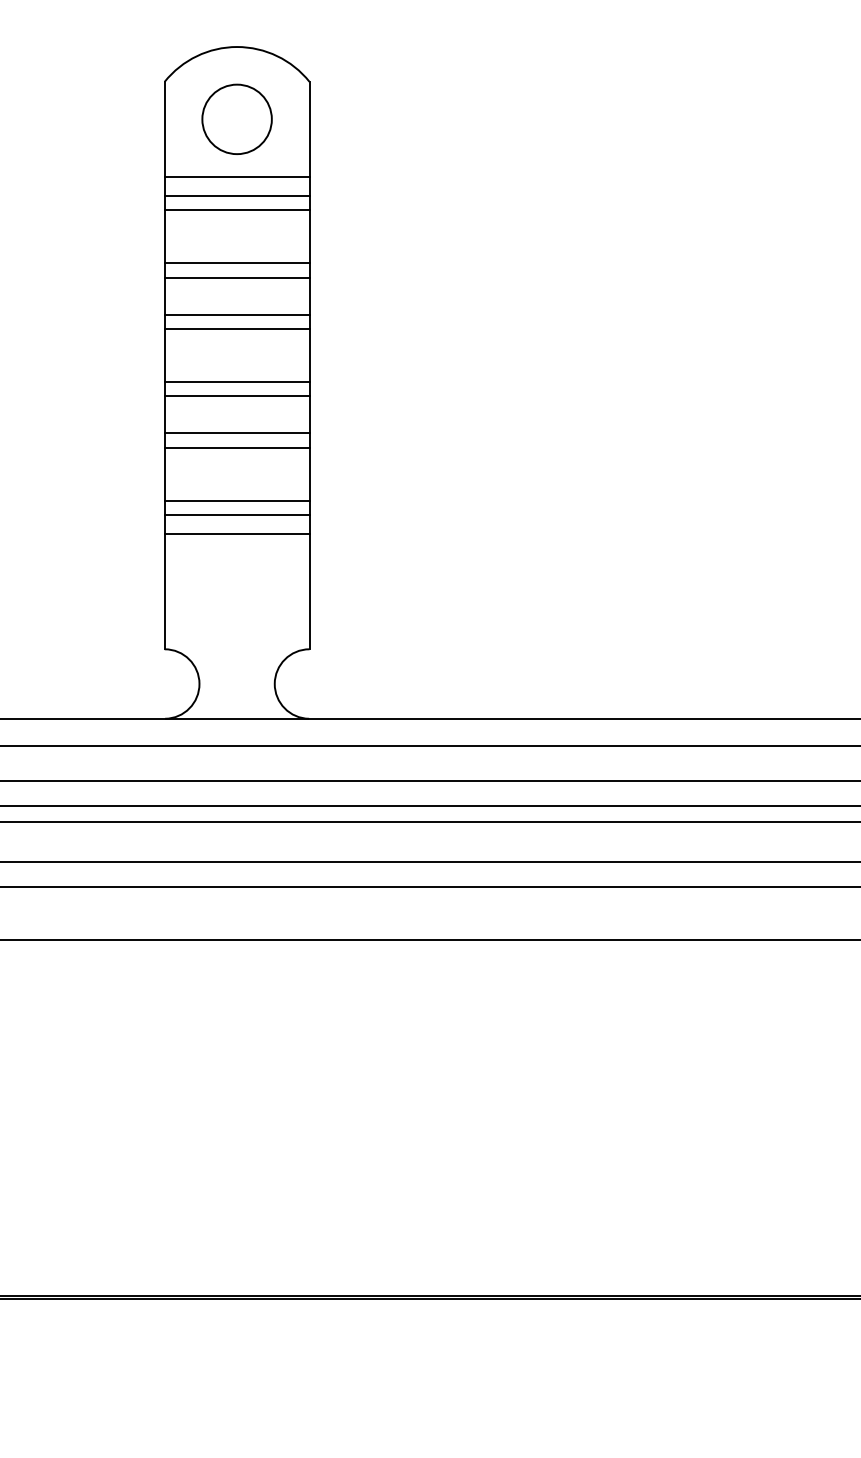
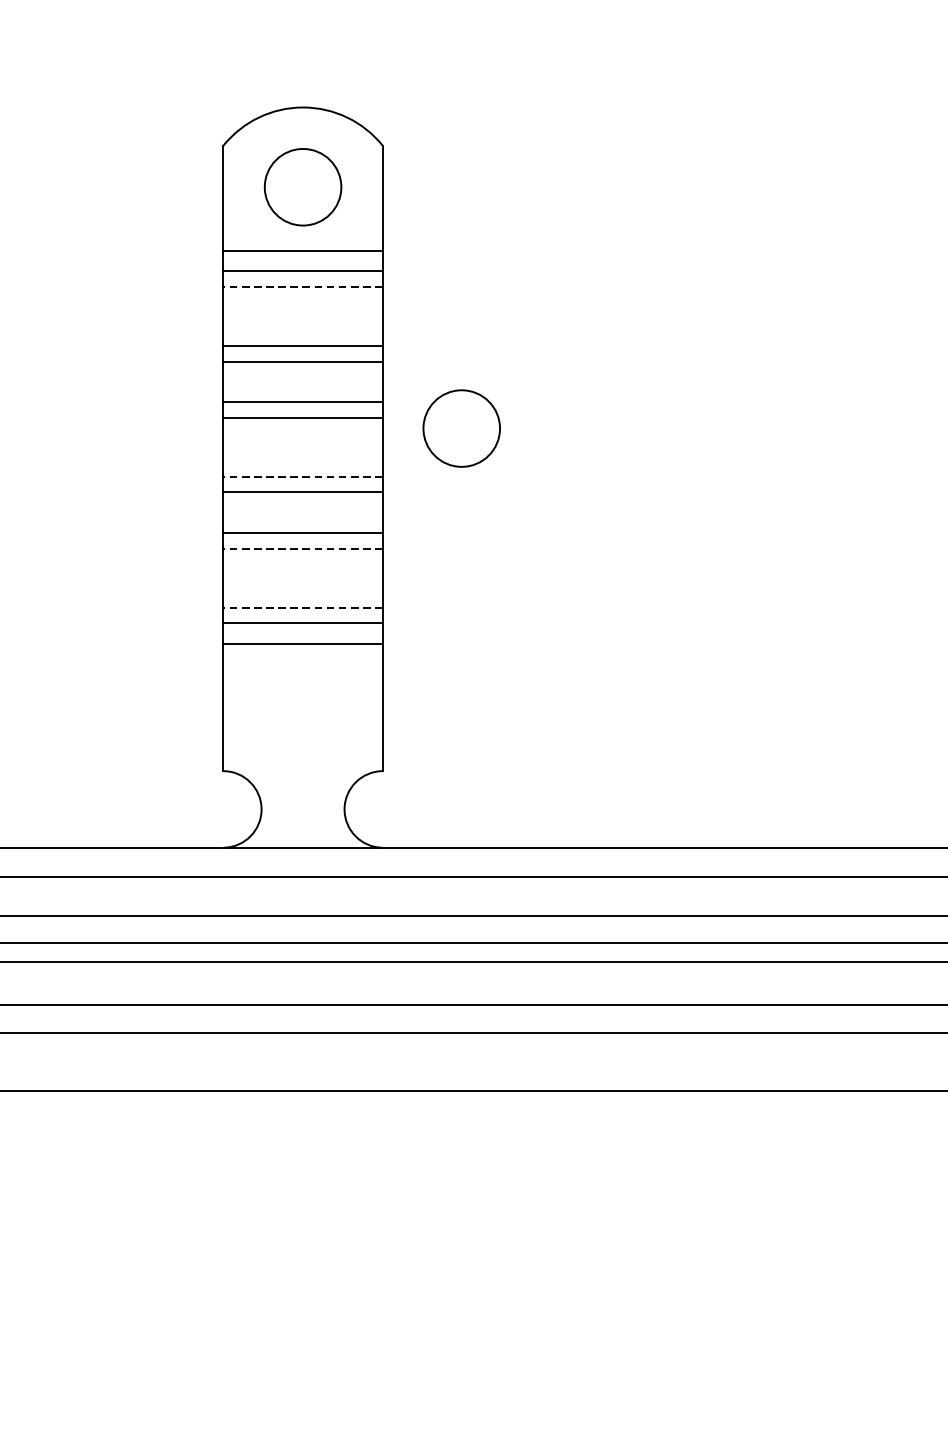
line: (236, 210) -> (302, 287), solid -> dashed
circle: (380, 337) -> (461, 427), added
line: (236, 382) -> (302, 477), solid -> dashed
line: (236, 447) -> (302, 548), solid -> dashed
line: (236, 500) -> (302, 607), solid -> dashed

